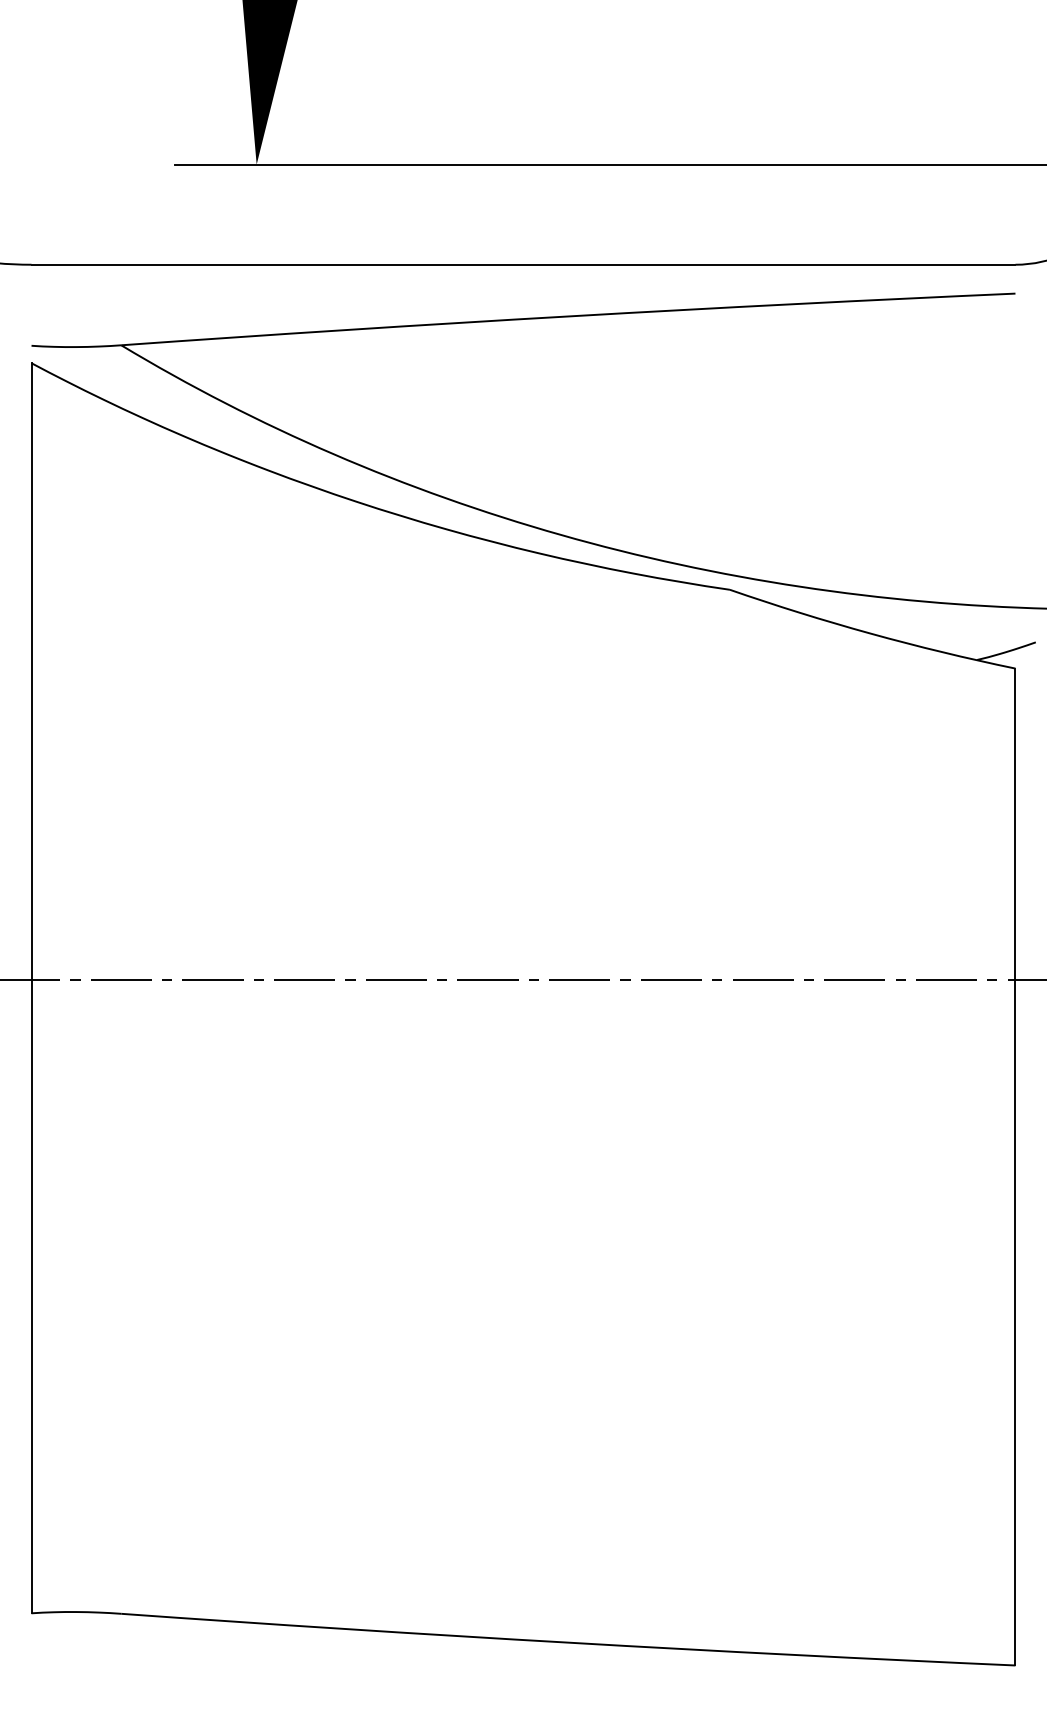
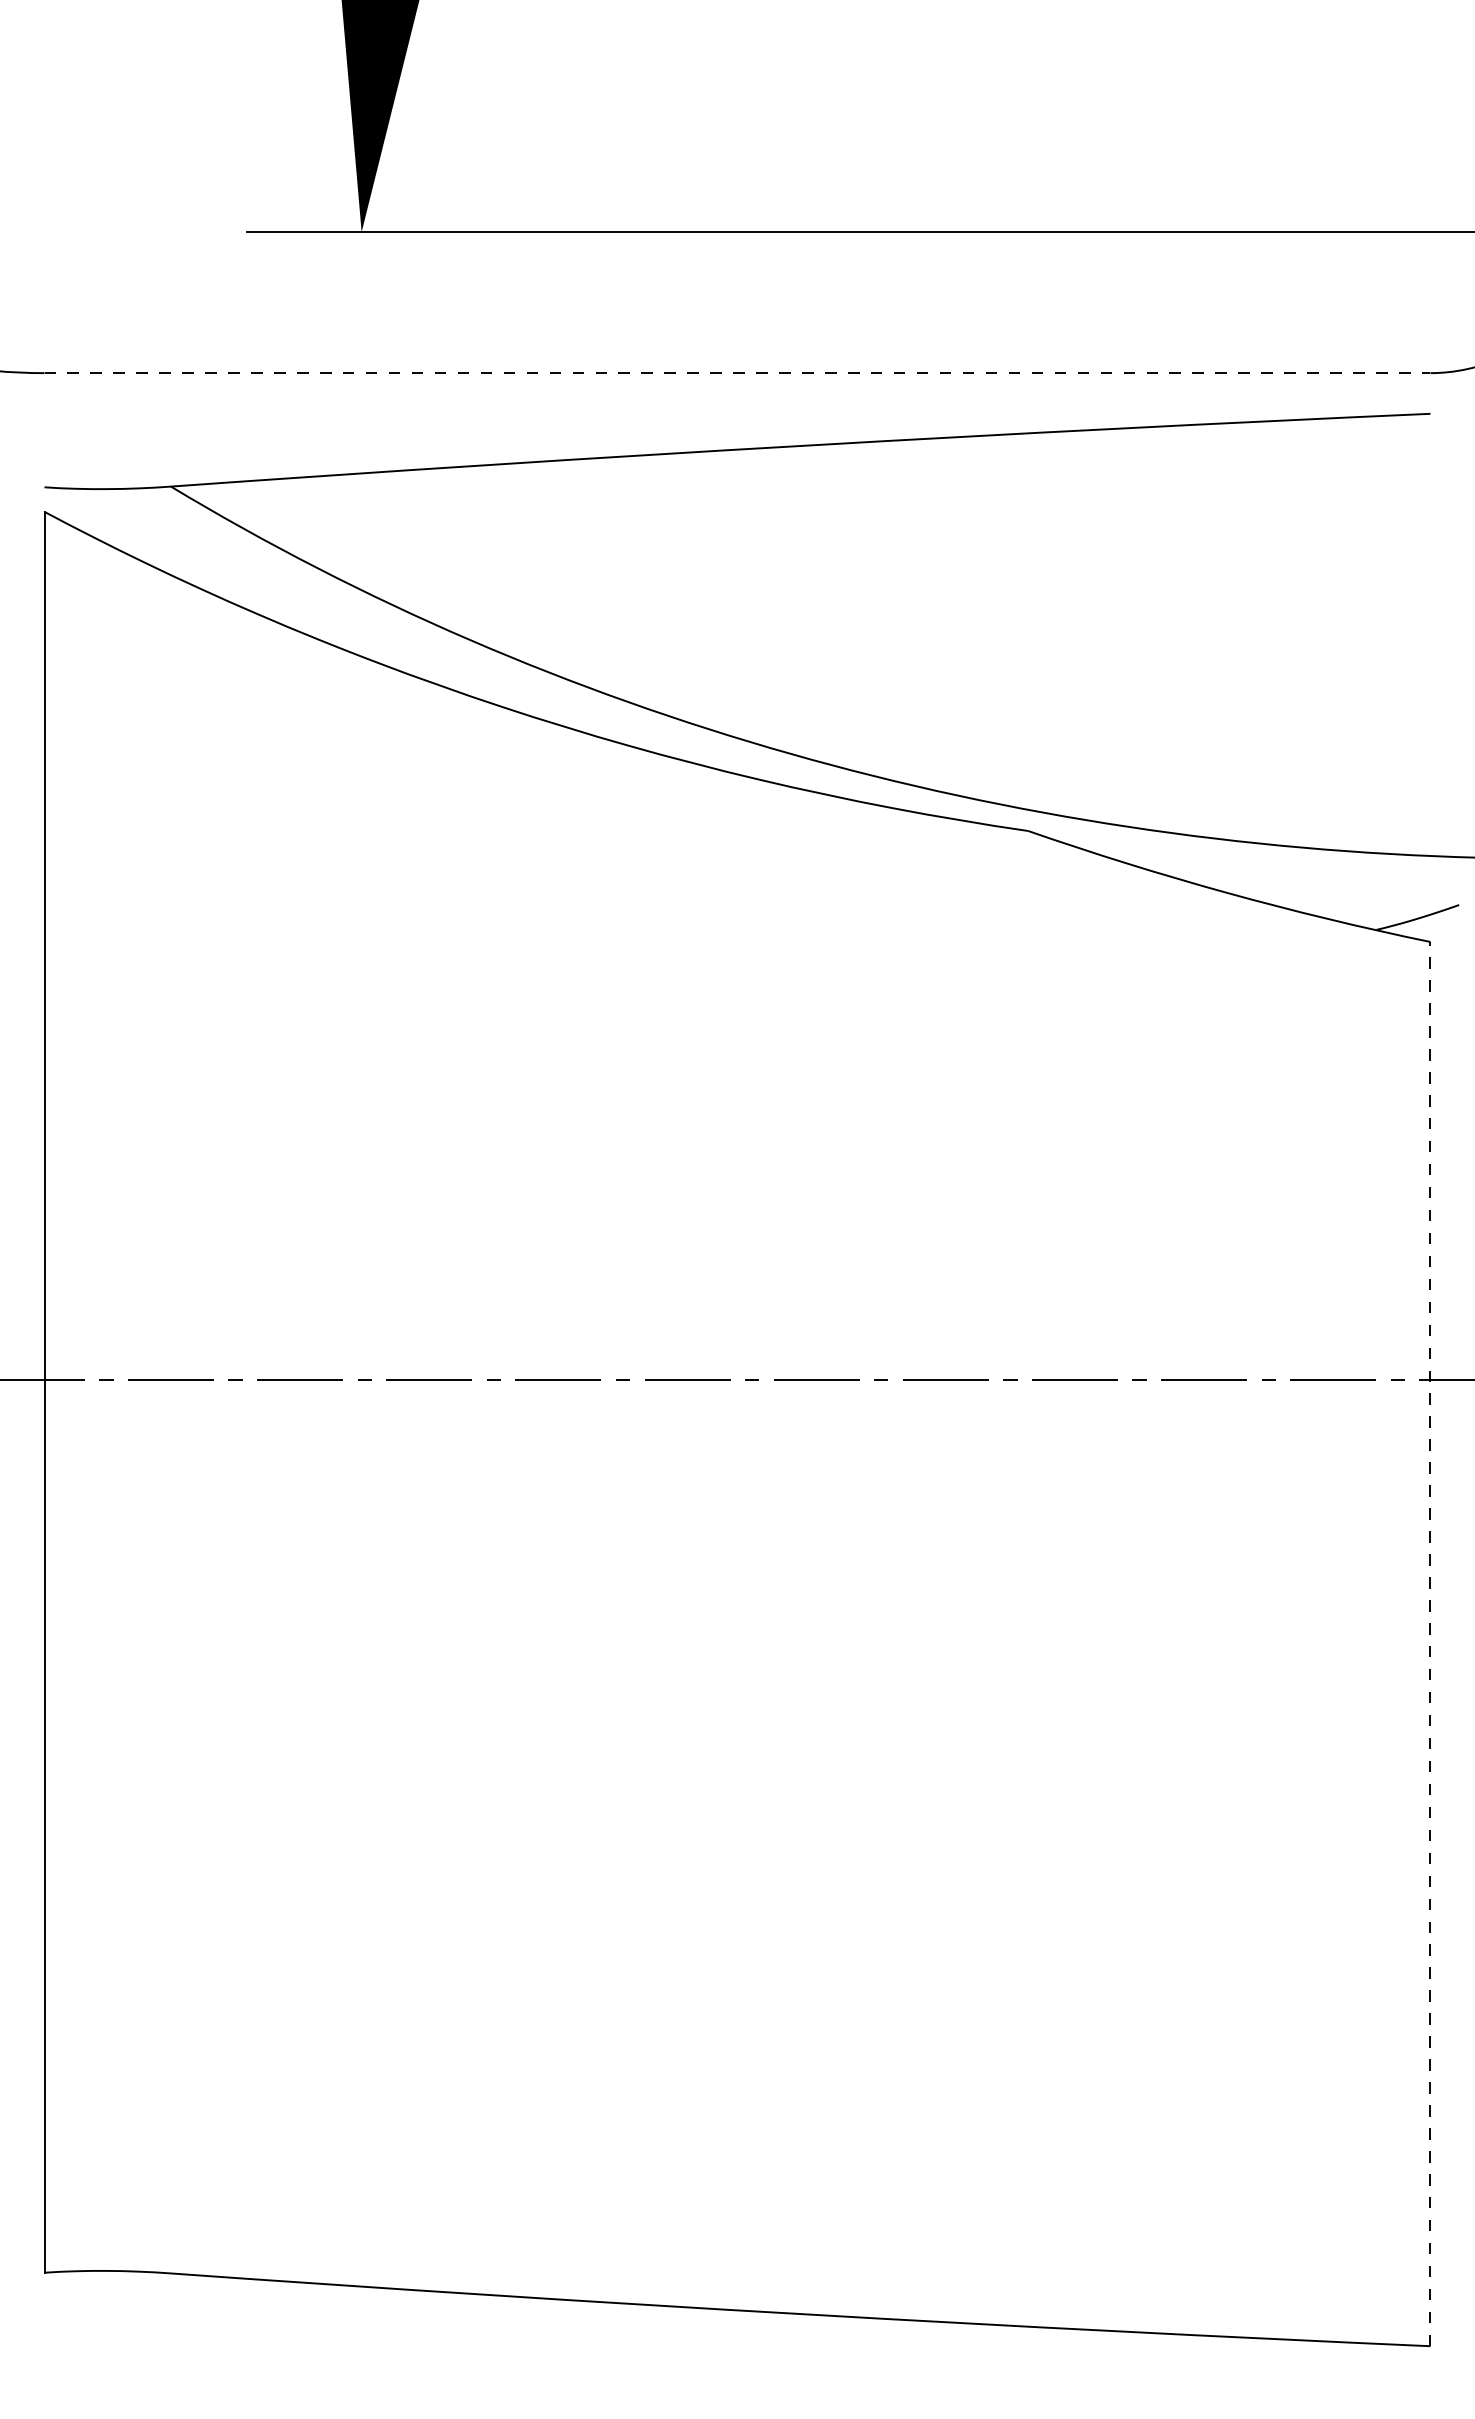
line: (523, 264) -> (737, 372), solid -> dashed
line: (1015, 1166) -> (1430, 1643), solid -> dashed

